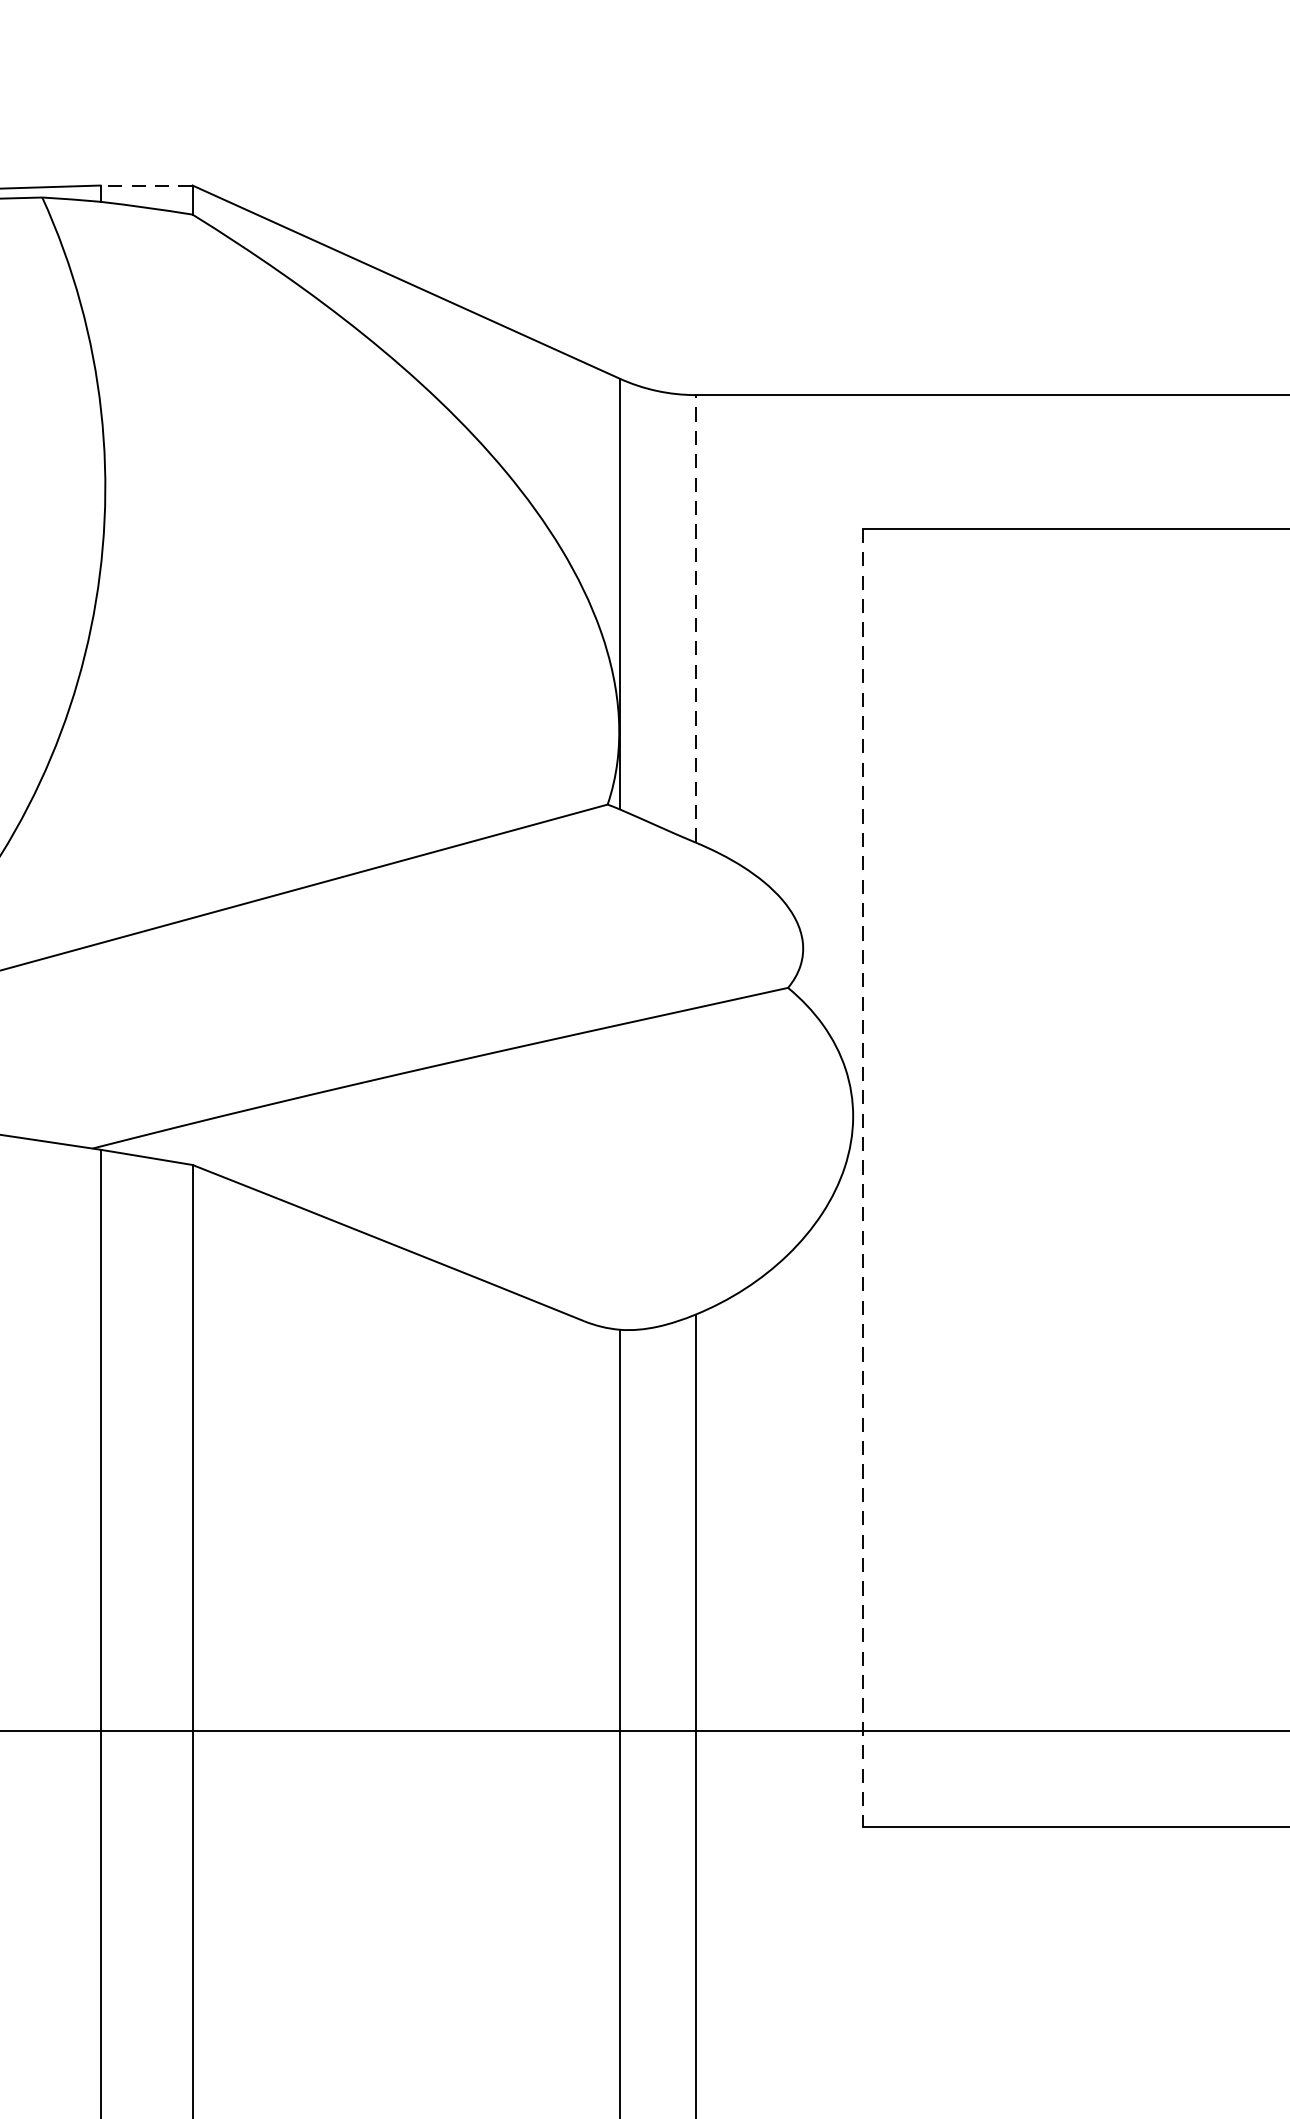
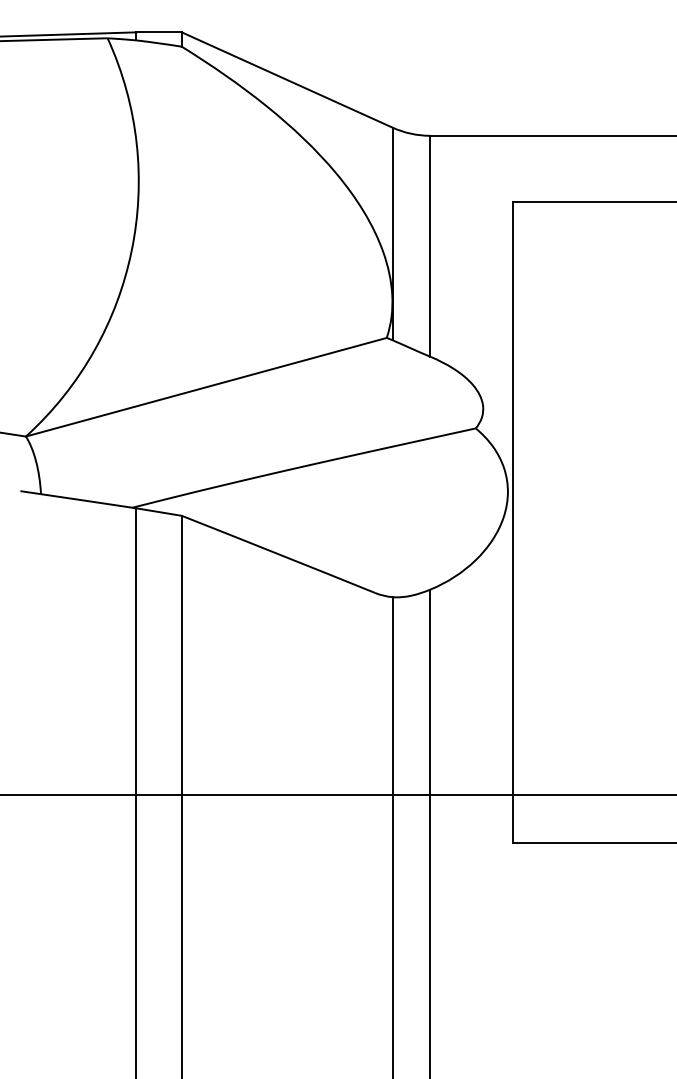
line: (147, 185) -> (159, 32), dashed -> solid
line: (696, 617) -> (430, 245), dashed -> solid
line: (862, 1178) -> (512, 522), dashed -> solid

